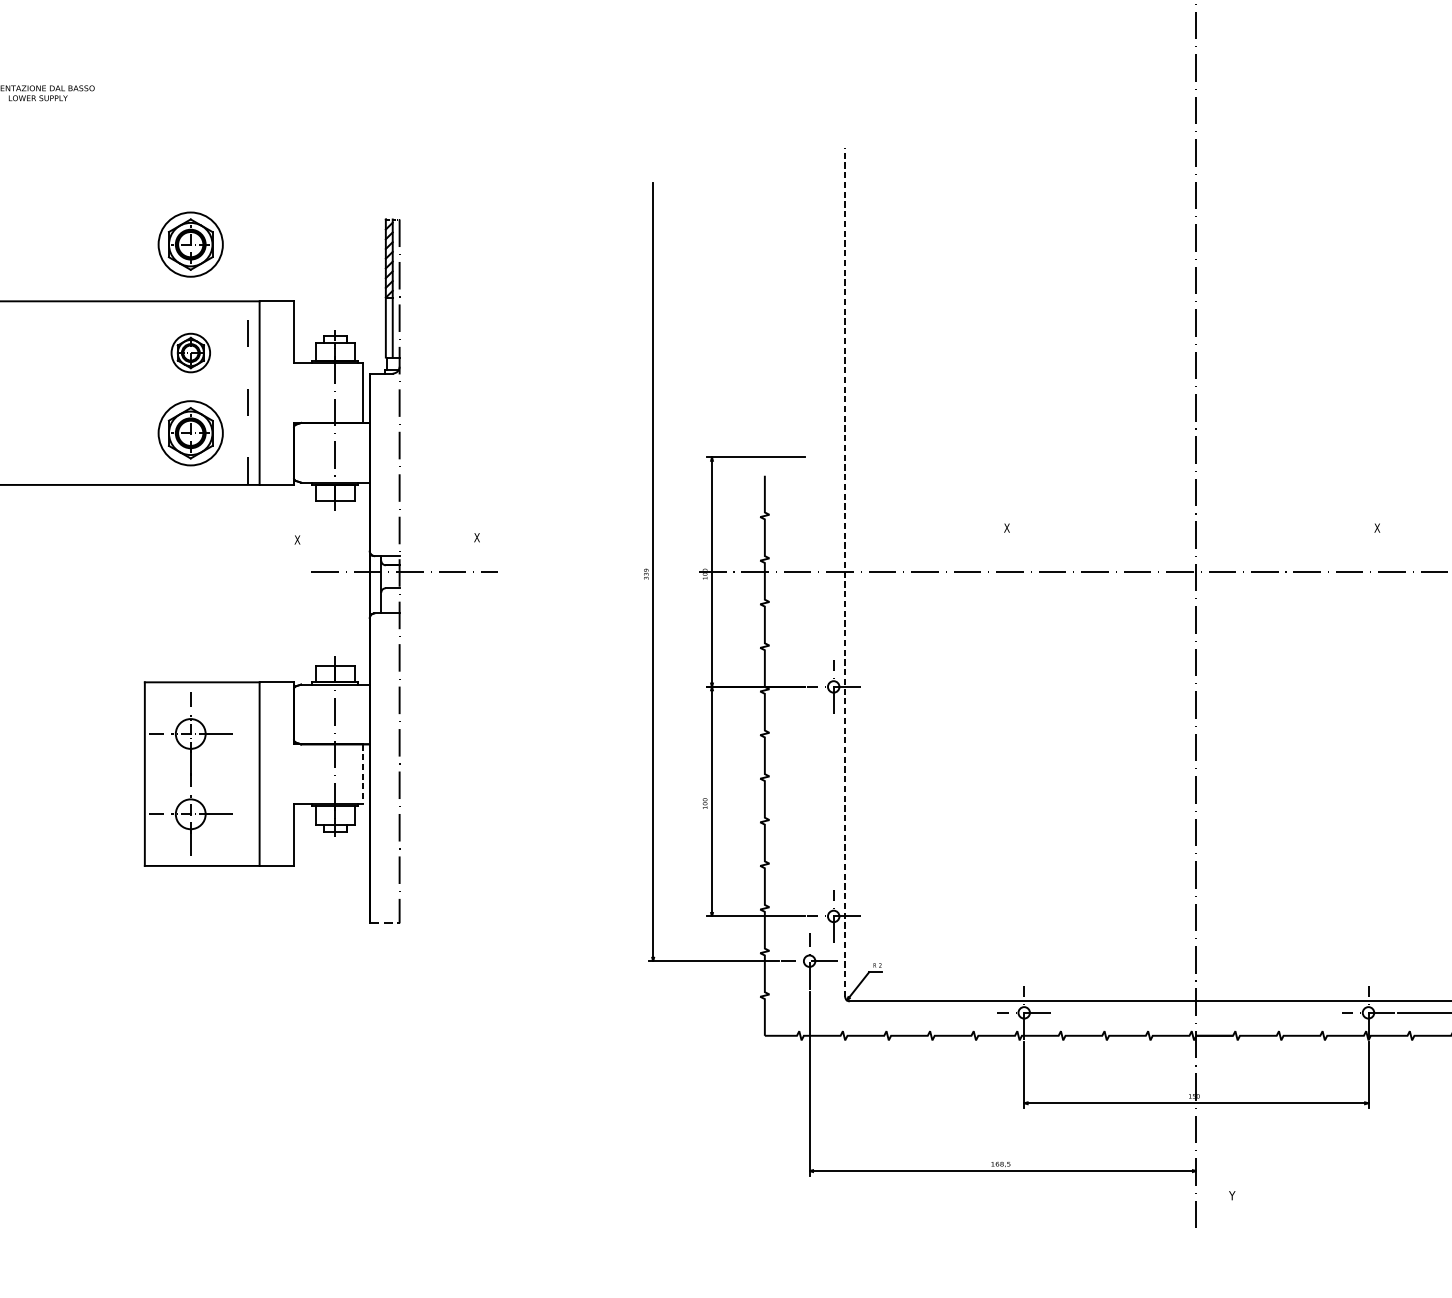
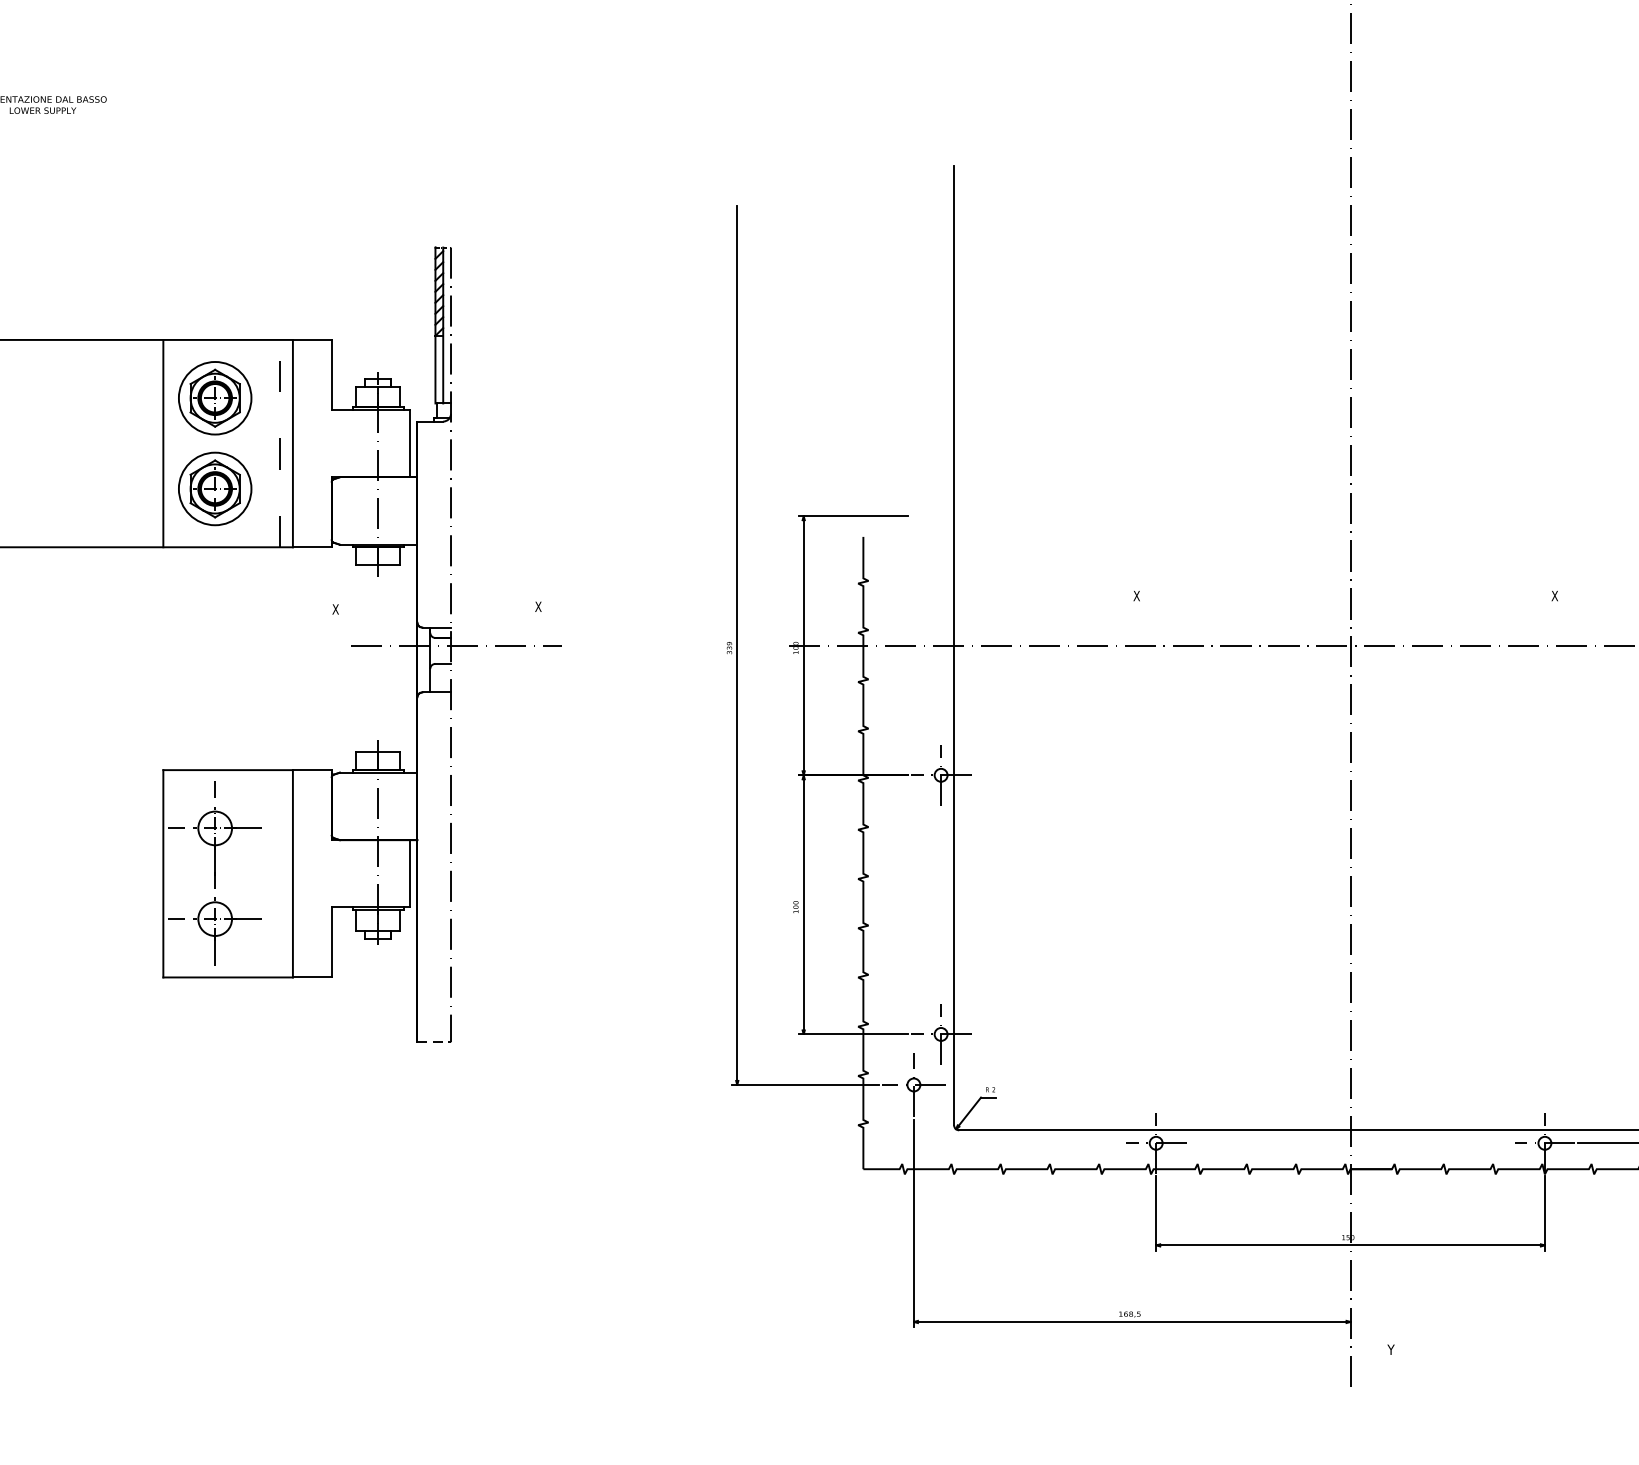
part: (191, 244) -> (215, 275), removed
part: (191, 353) -> (215, 398), size x1.67
line: (144, 393) -> (163, 443), added
line: (845, 571) -> (954, 645), dashed -> solid
line: (362, 773) -> (409, 873), dashed -> solid

